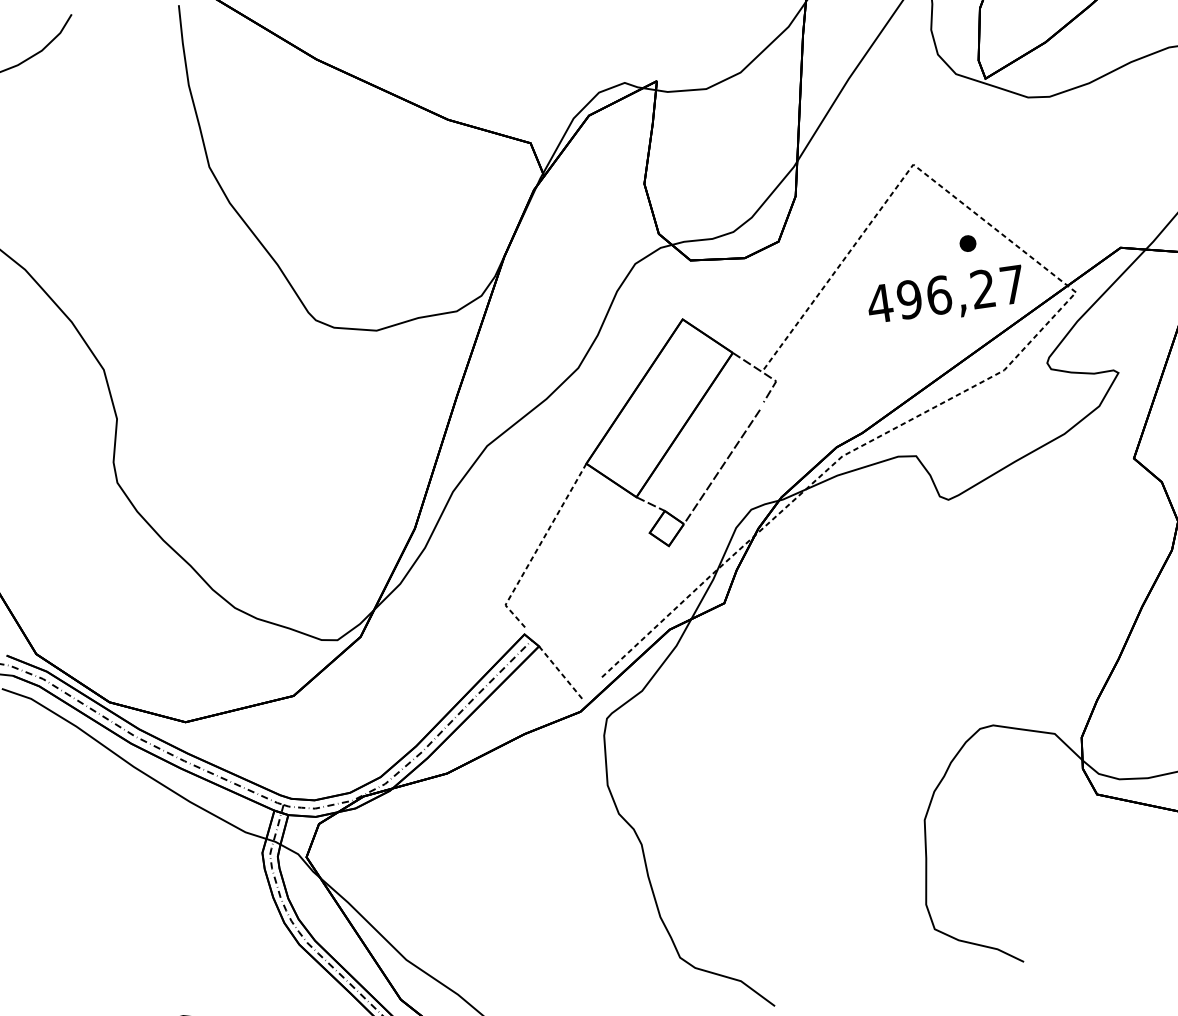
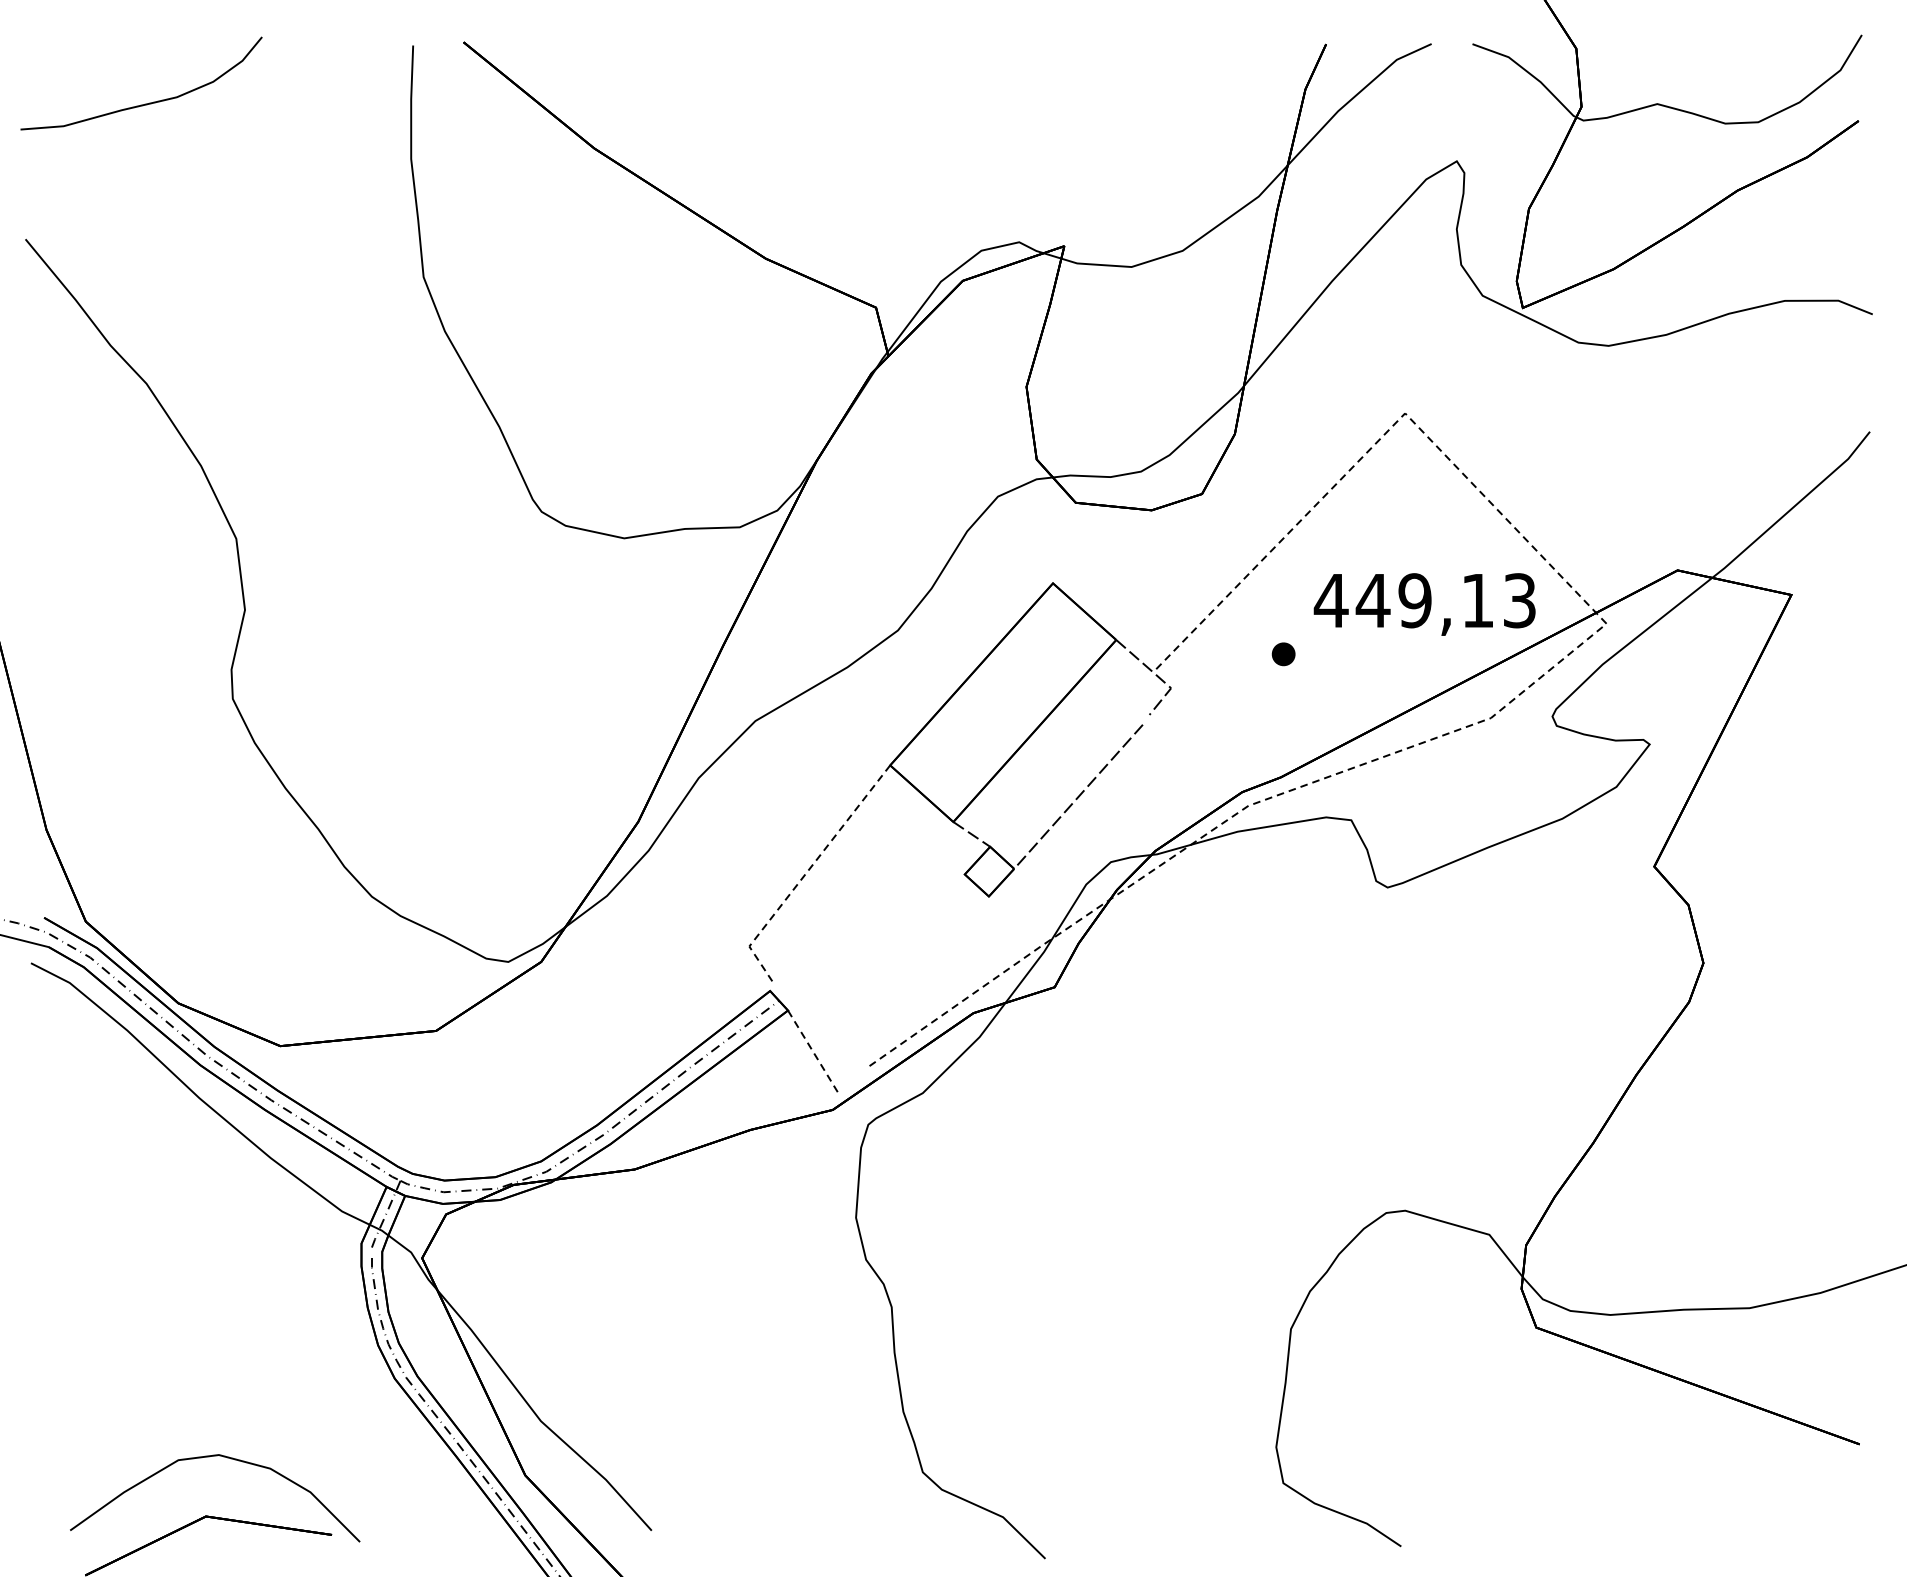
part: (967, 243) -> (1283, 654), moved
text: (960, 292) -> (1445, 600), 496,27 -> 449,13

